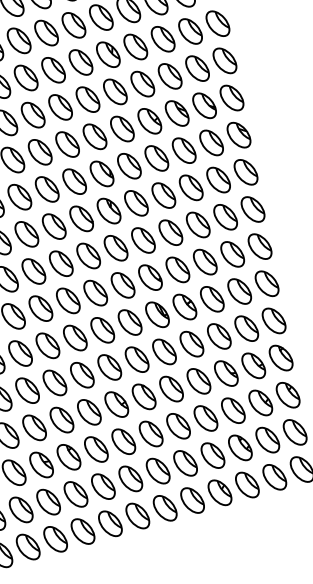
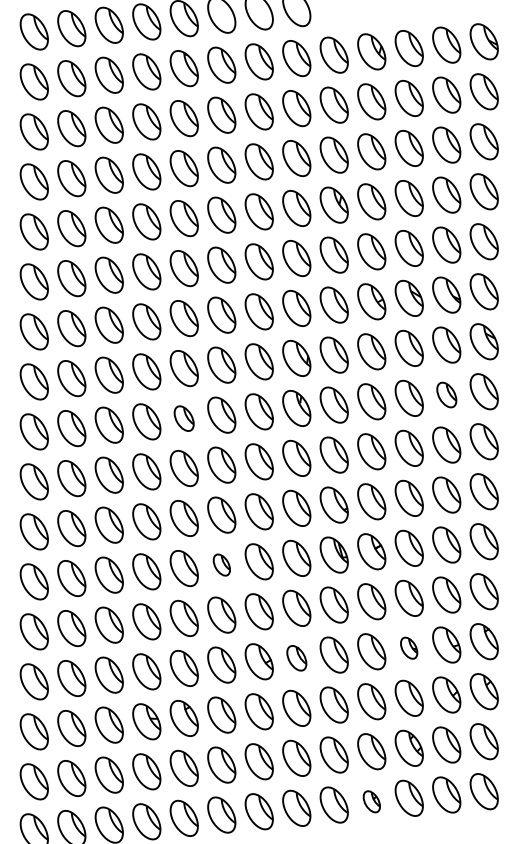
part: (218, 179) -> (446, 394), size x0.7
part: (26, 234) -> (183, 418), size x0.7
part: (75, 337) -> (221, 564), size x0.6
part: (225, 373) -> (408, 647), size x0.6
part: (143, 396) -> (296, 657), size x0.7
part: (219, 492) -> (371, 801), size x0.6

